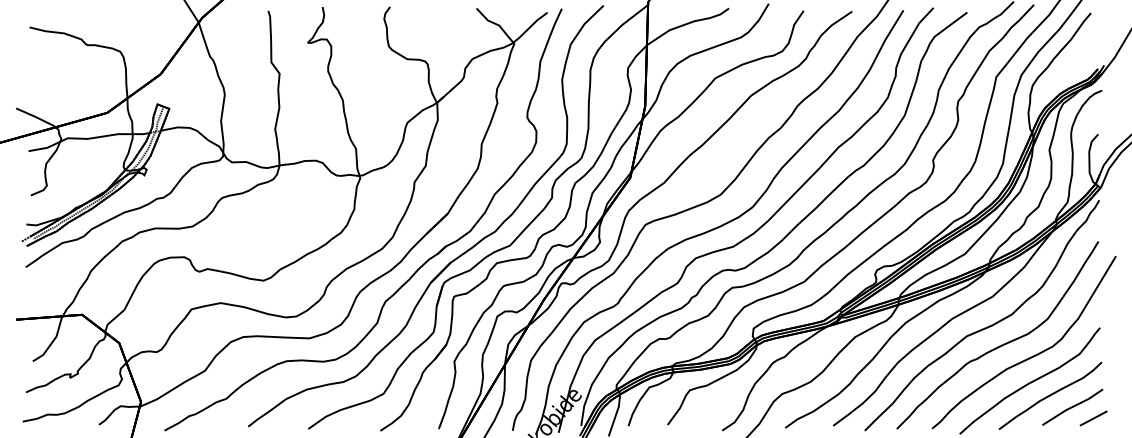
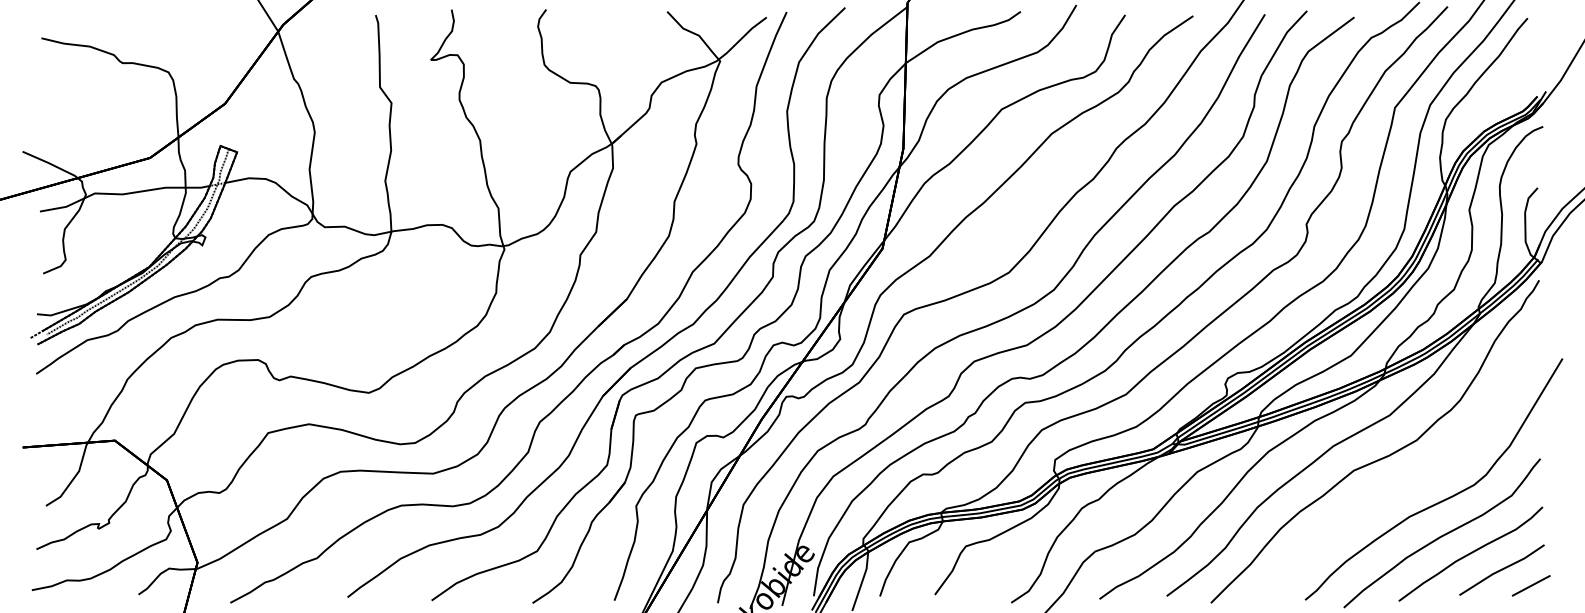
part: (1001, 344) -> (1402, 482), removed

